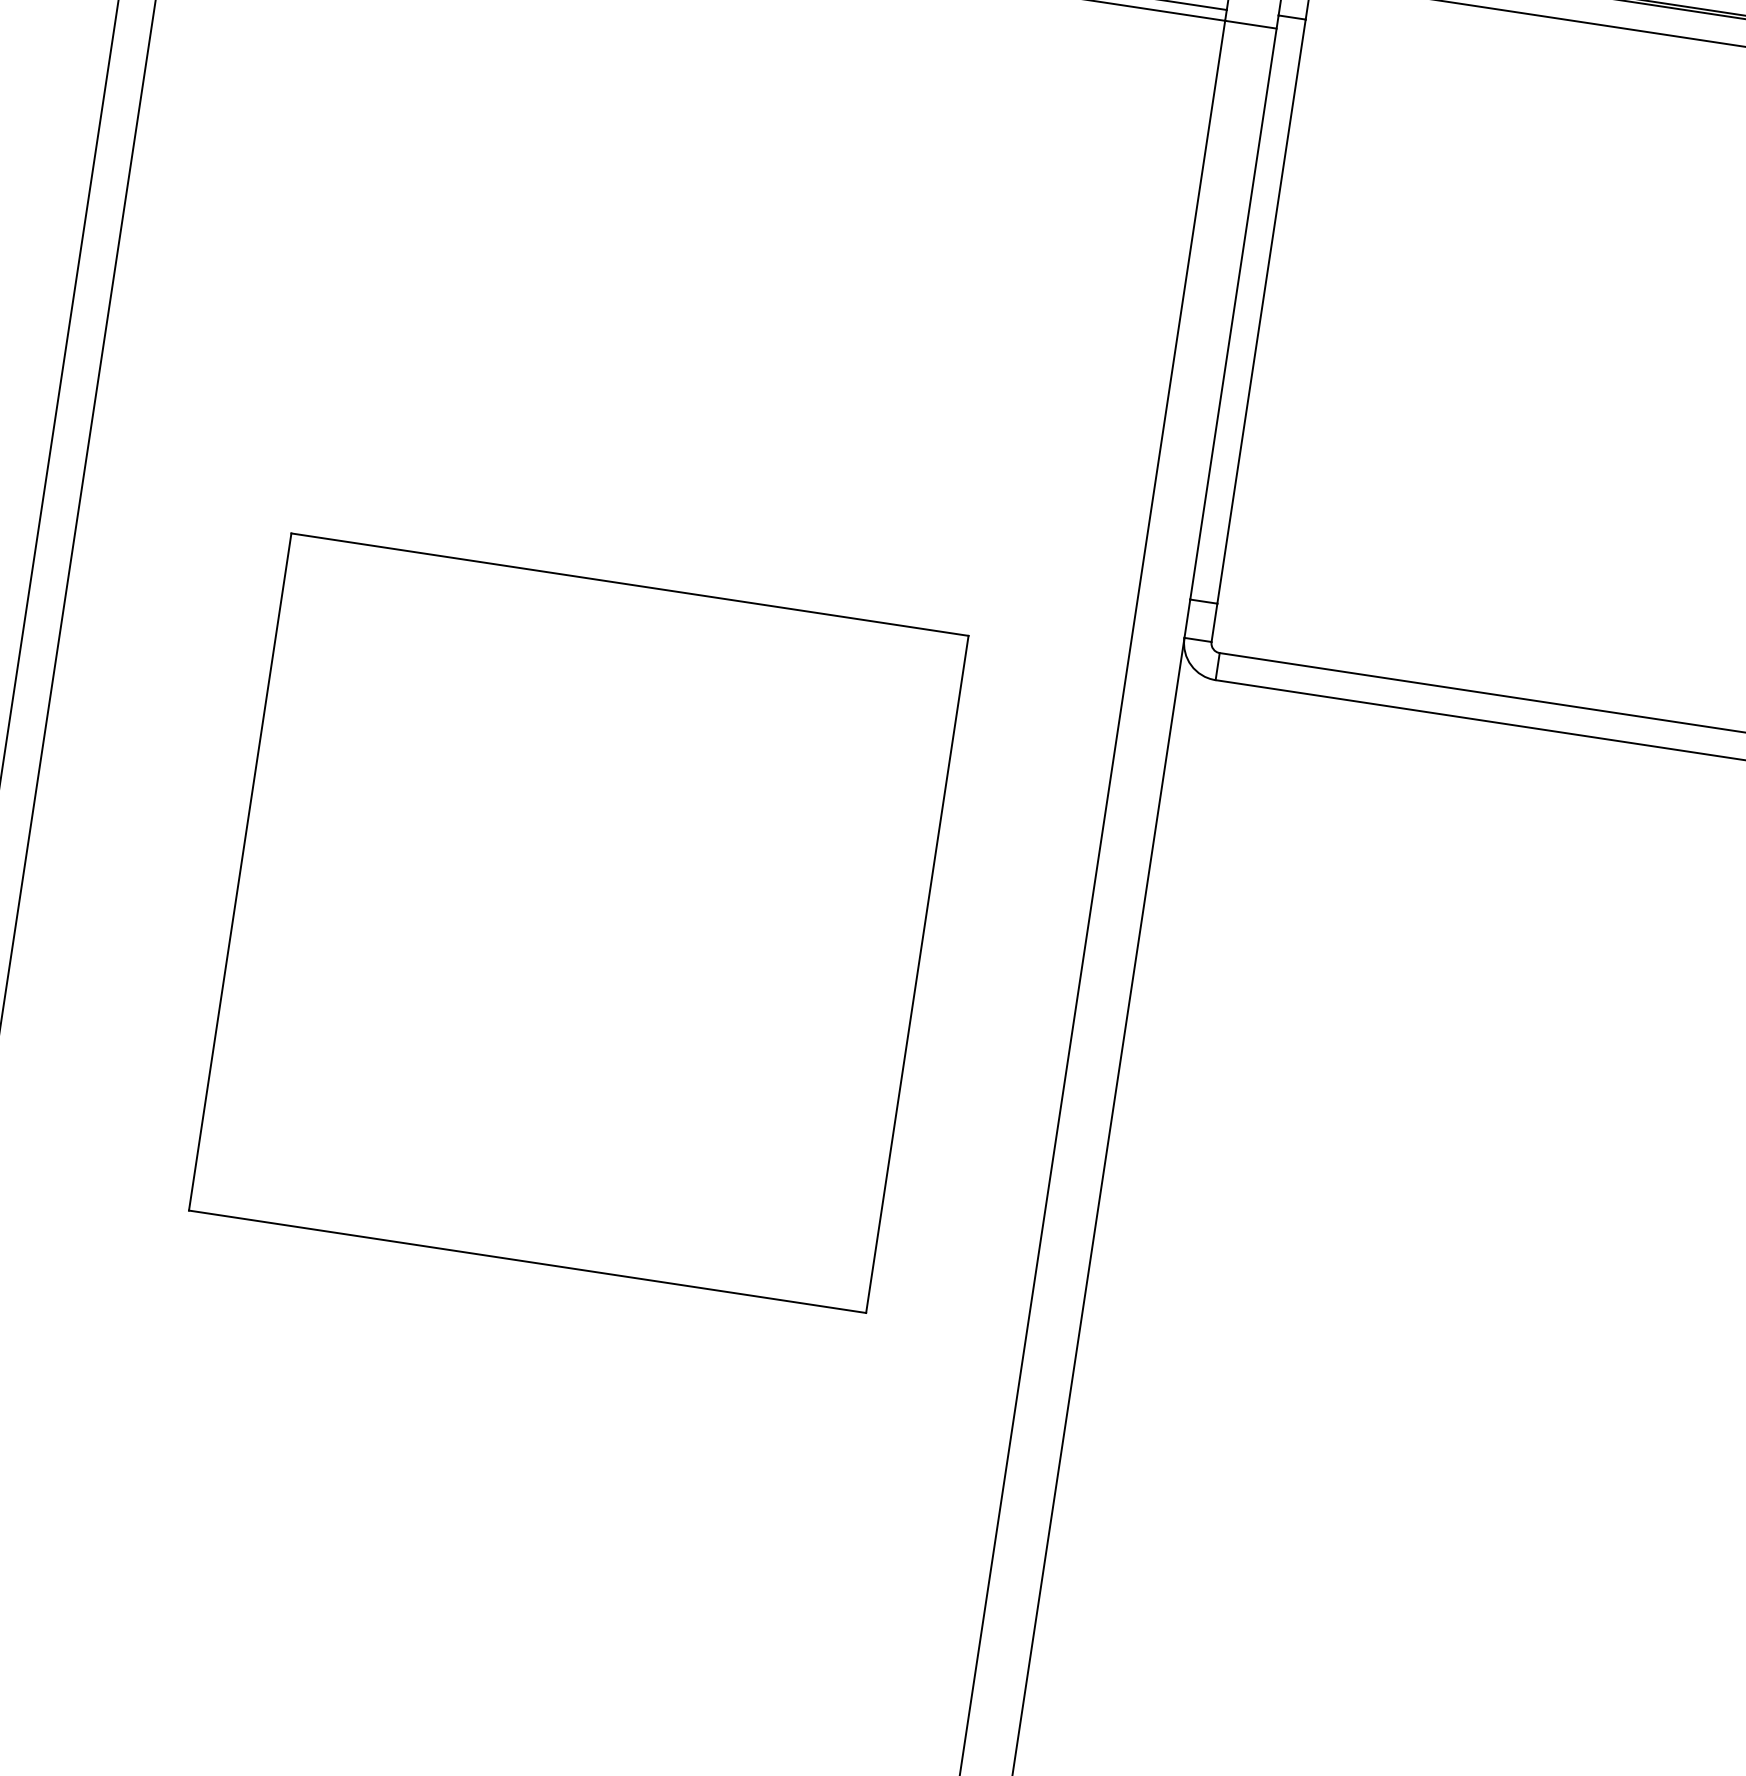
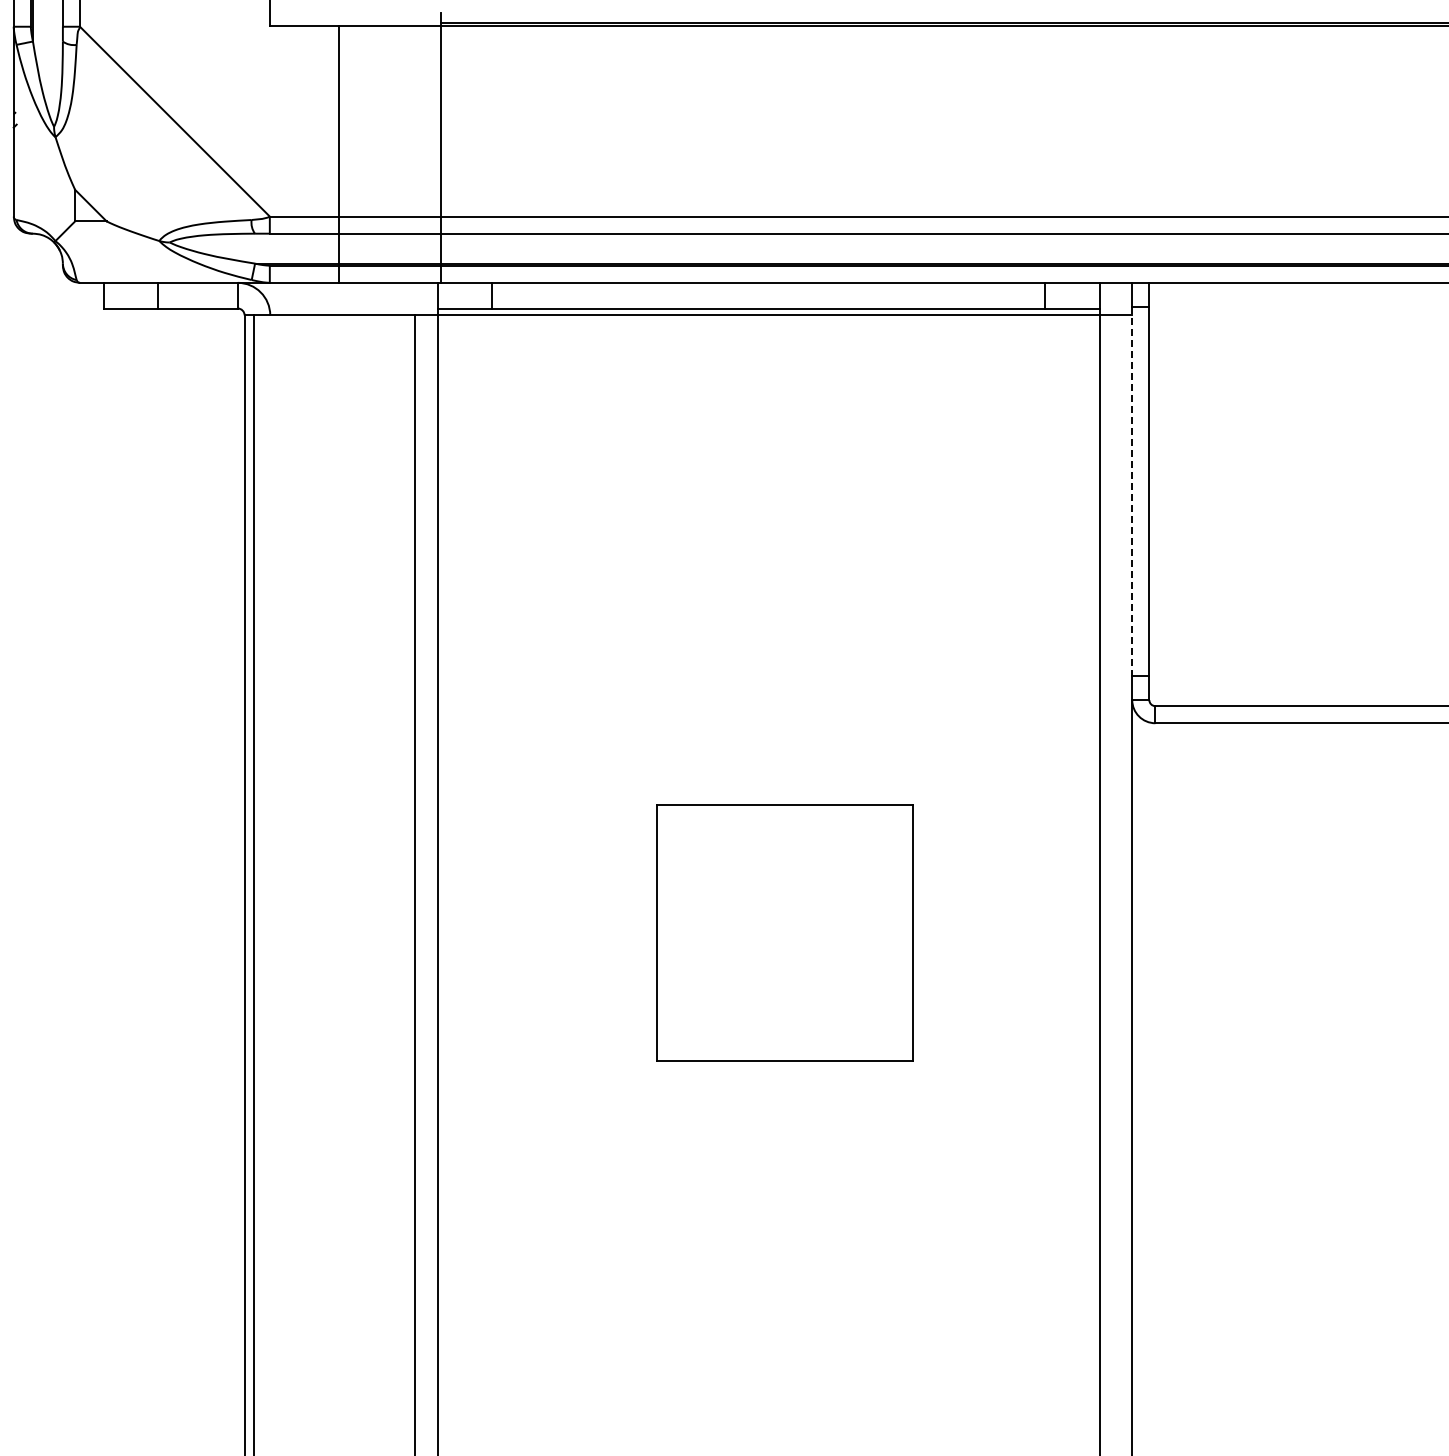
line: (1234, 307) -> (1132, 491), solid -> dashed
part: (578, 922) -> (784, 932), size x0.6

